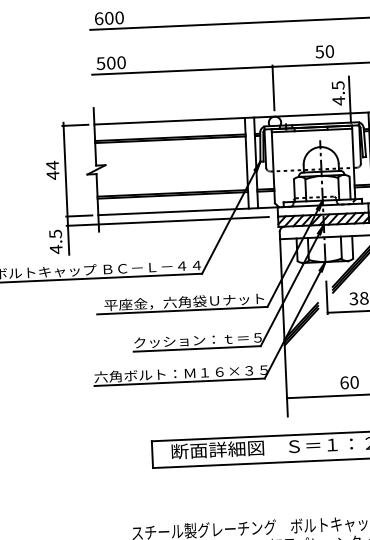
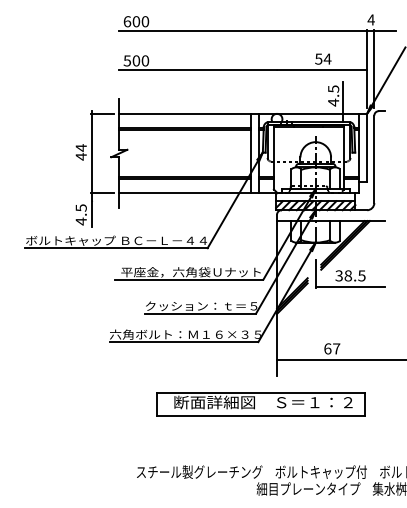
text: (329, 50) -> (327, 58), 50 -> 54
line: (273, 87) -> (277, 88), removed
line: (167, 221) -> (179, 201), removed
text: (354, 381) -> (336, 348), 60 -> 67

